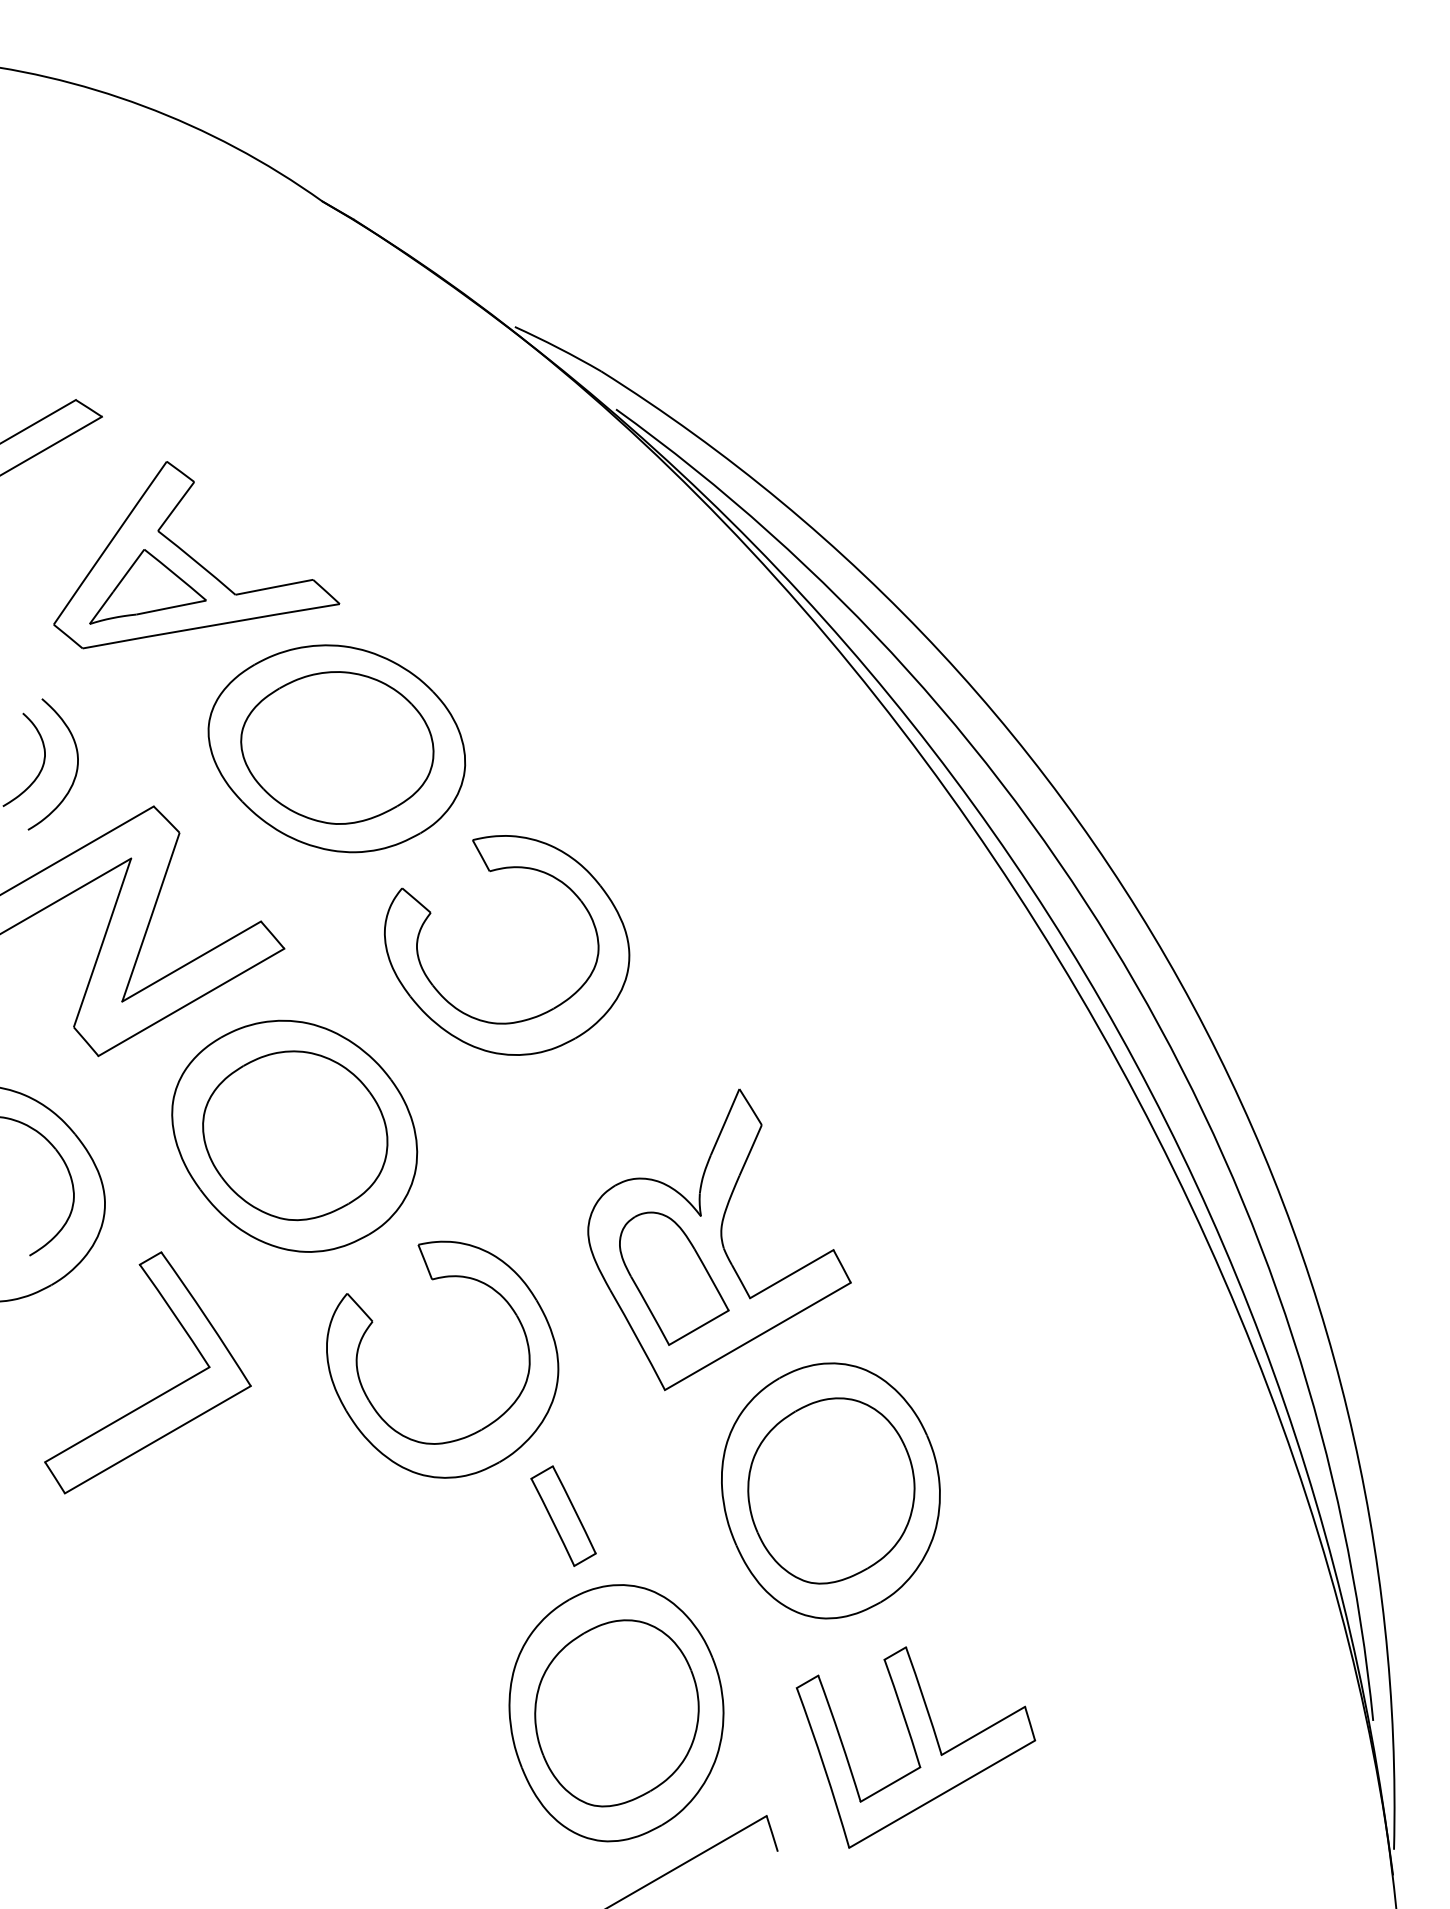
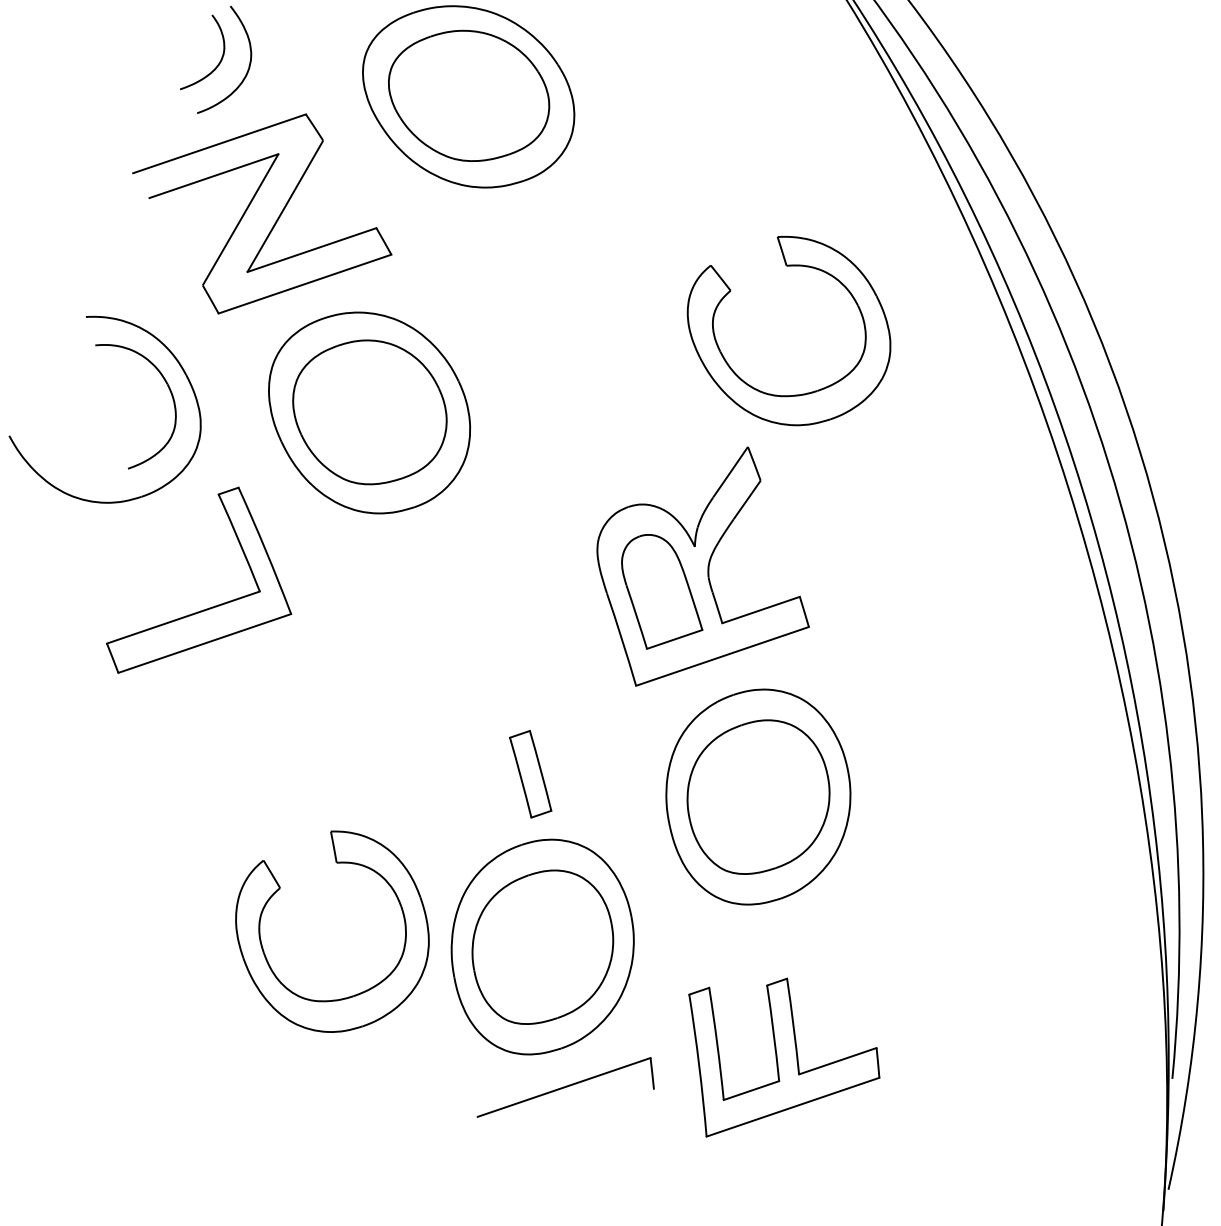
part: (490, 872) -> (787, 266), moved
part: (373, 1322) -> (280, 888), moved
part: (915, 1747) -> (778, 1063), moved

